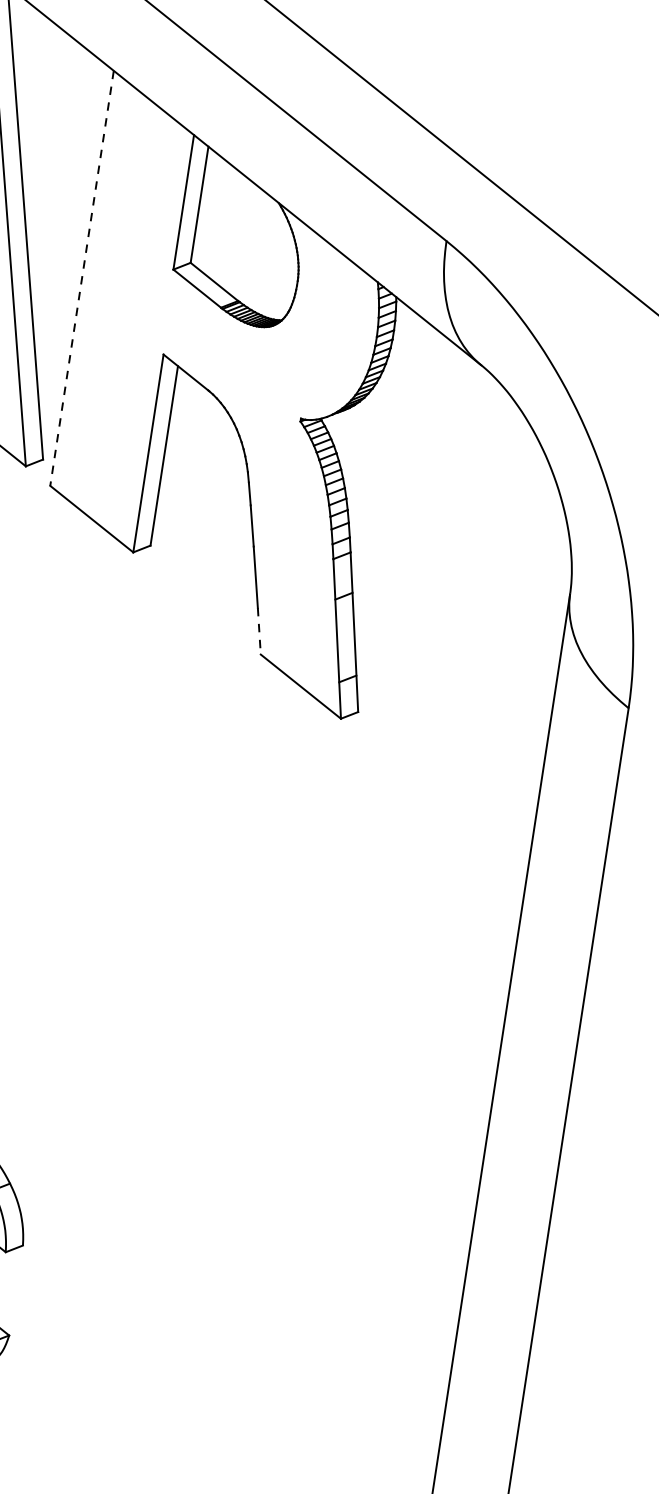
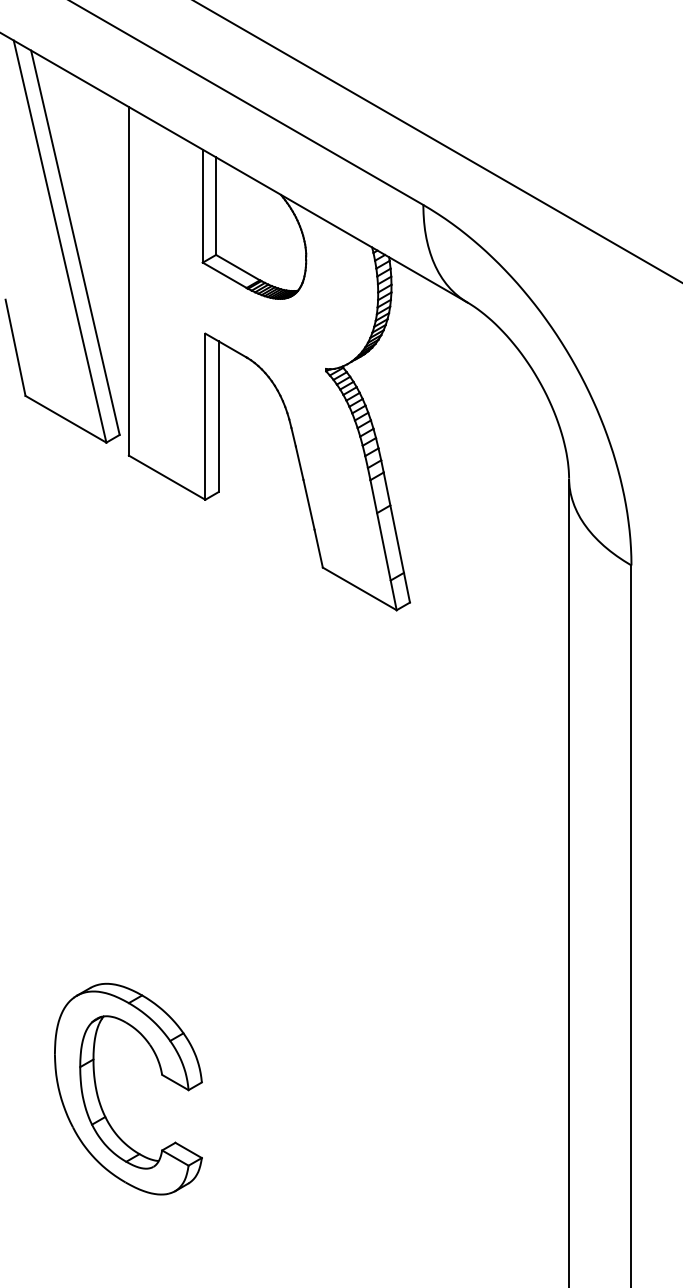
line: (81, 278) -> (128, 281), dashed -> solid
line: (258, 632) -> (318, 549), dashed -> solid

